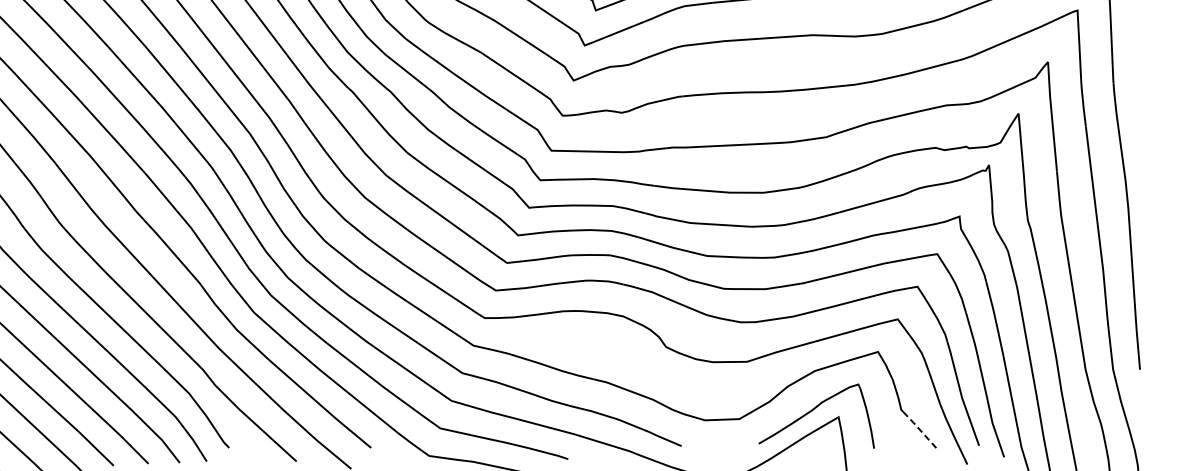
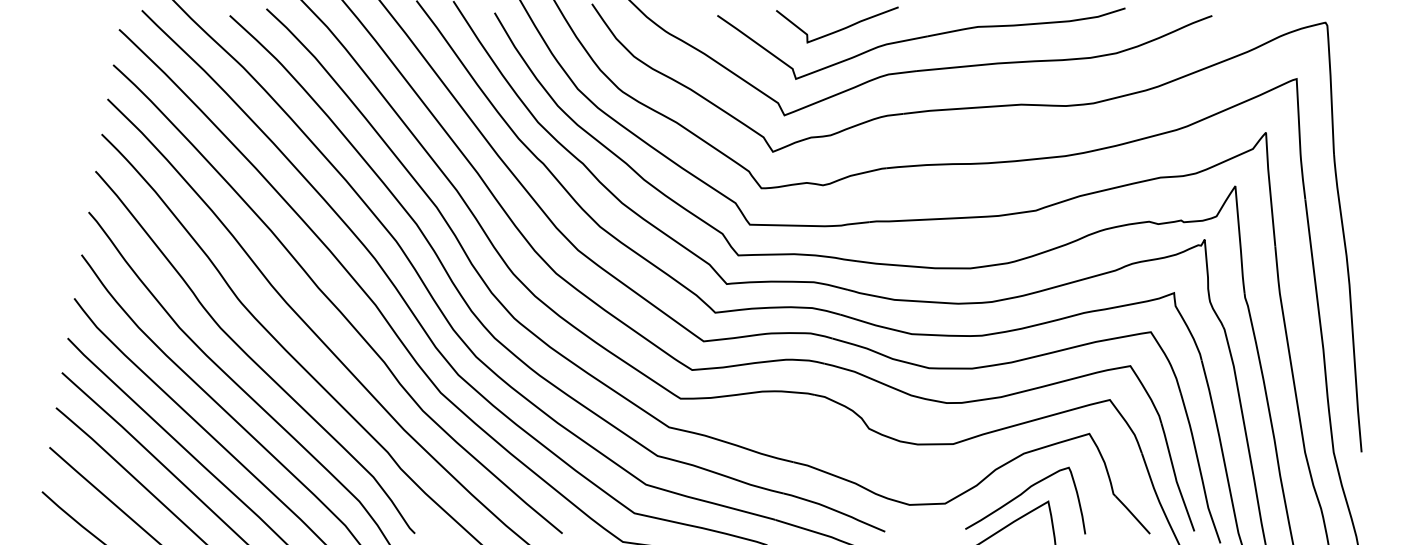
line: (919, 429) -> (1132, 514), dashed -> solid

